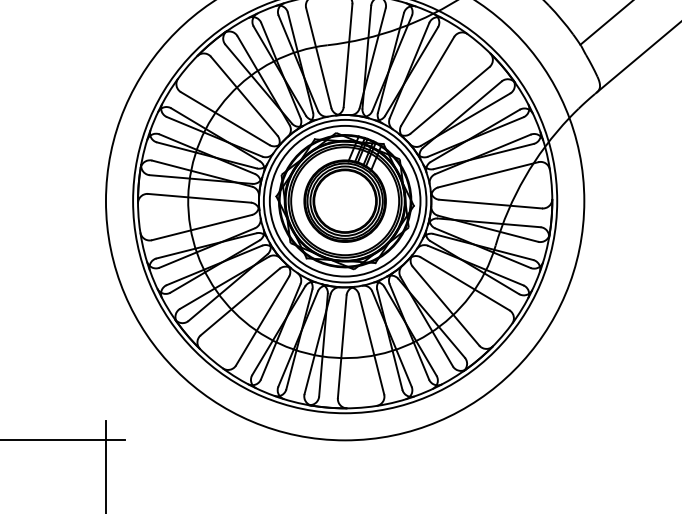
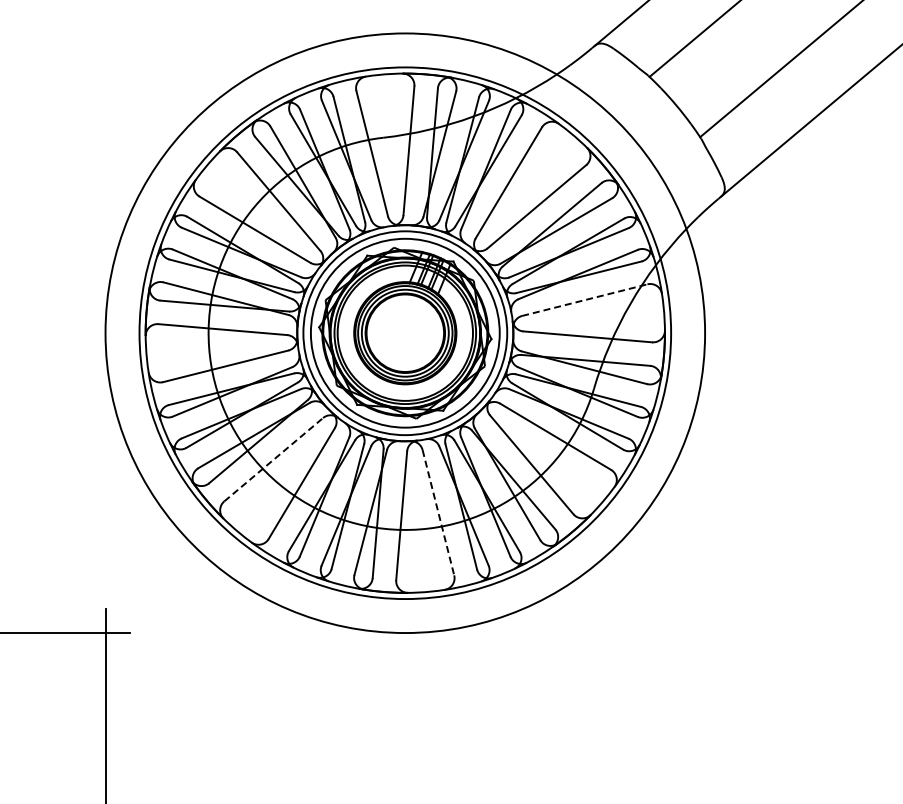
line: (488, 175) -> (584, 300), solid -> dashed
line: (239, 301) -> (273, 459), solid -> dashed
line: (371, 344) -> (438, 512), solid -> dashed

